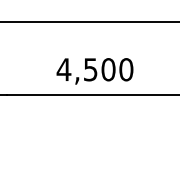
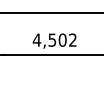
text: (125, 68) -> (72, 39), 4,500 -> 4,502

